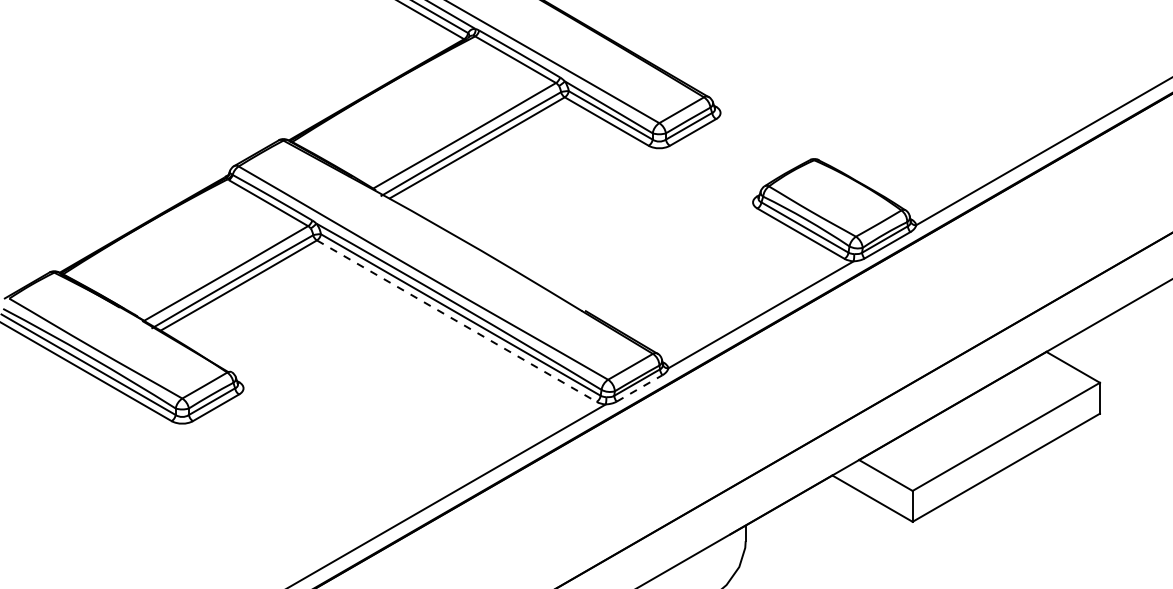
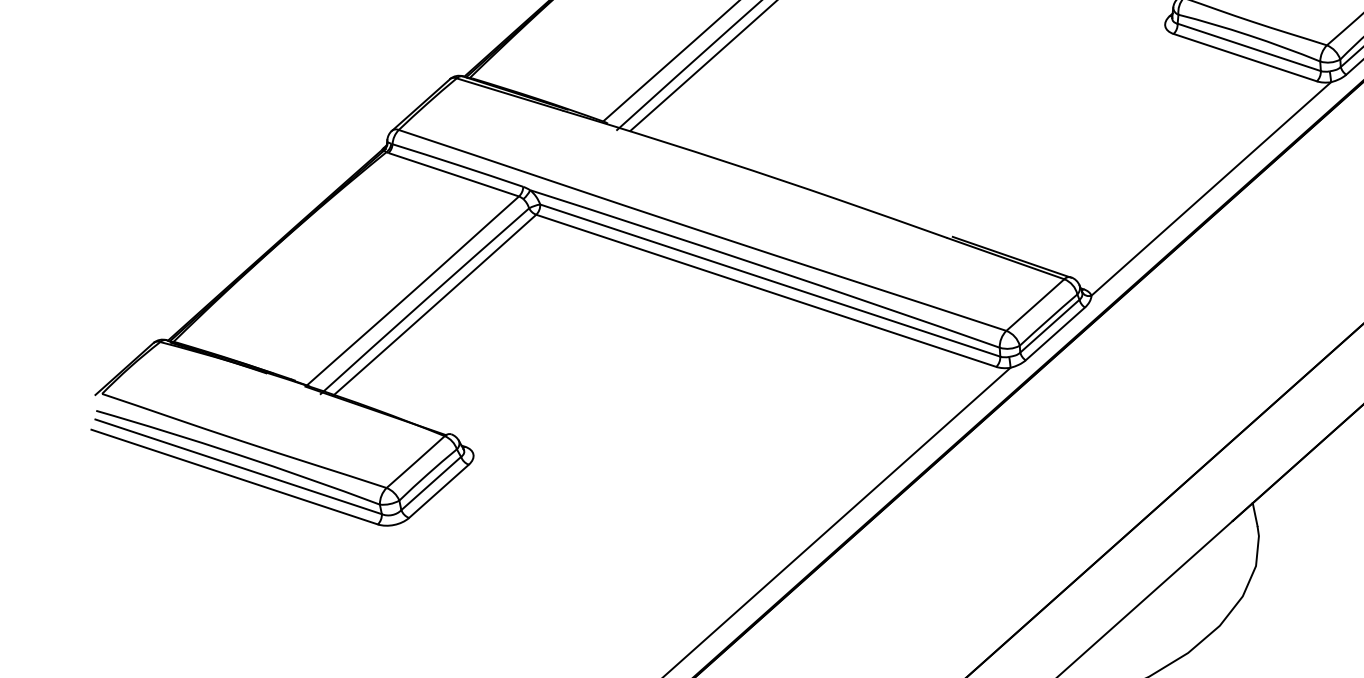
line: (456, 321) -> (765, 291), dashed -> solid
line: (640, 388) -> (1056, 333), dashed -> solid

